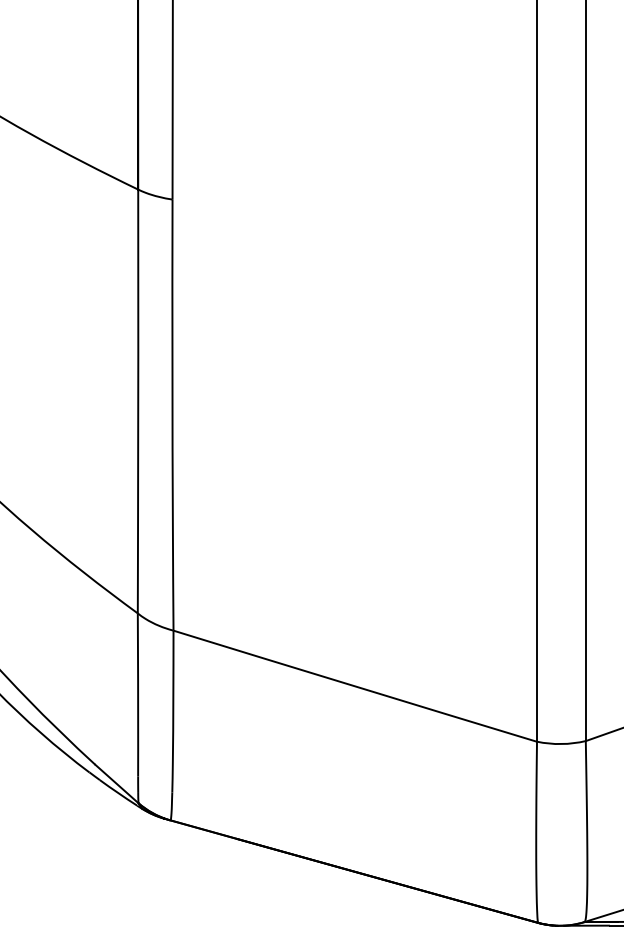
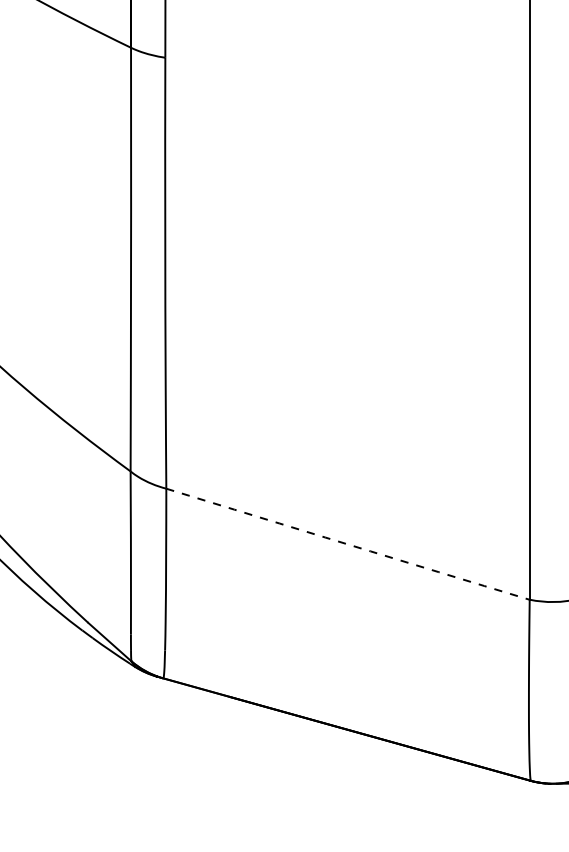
arc: (355, 686) -> (348, 544), solid -> dashed

